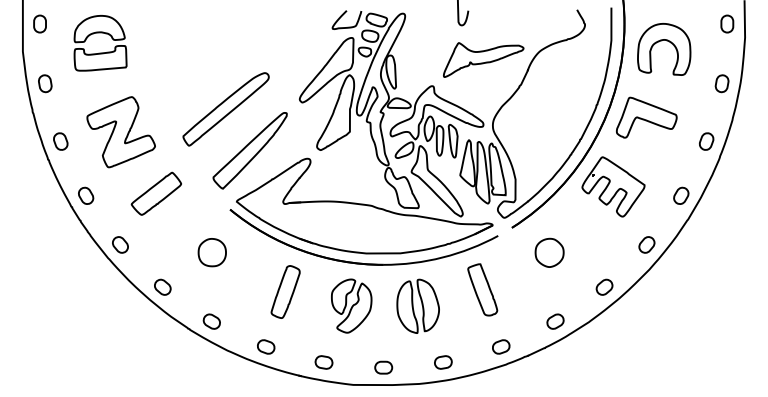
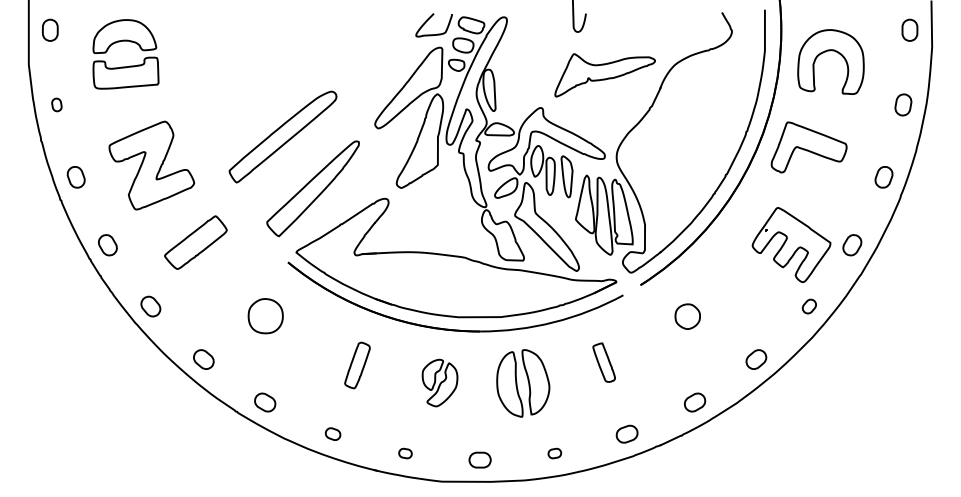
part: (45, 83) -> (56, 104), size x0.6
part: (613, 186) -> (791, 244), moved
part: (647, 244) -> (809, 306), size x0.7
part: (549, 252) -> (687, 316), size x0.7
part: (483, 289) -> (604, 362), size x0.6
part: (285, 292) -> (357, 365), size x0.7
part: (351, 305) -> (439, 382), size x0.7
part: (265, 346) -> (332, 433), size x0.7
part: (324, 362) -> (405, 453), size x0.6
part: (443, 362) -> (554, 453), size x0.6

